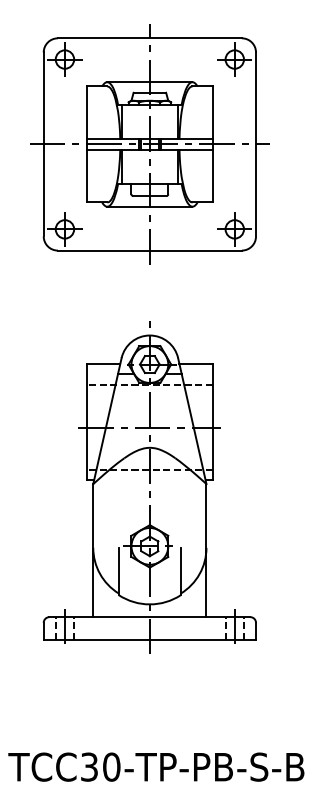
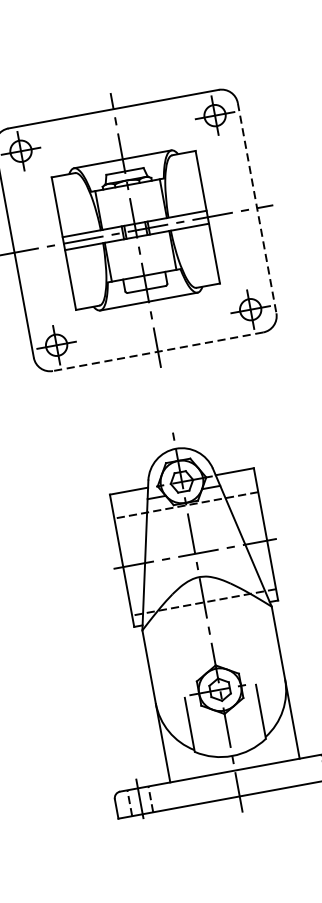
line: (256, 144) -> (257, 208), solid -> dashed
line: (149, 250) -> (157, 351), solid -> dashed

